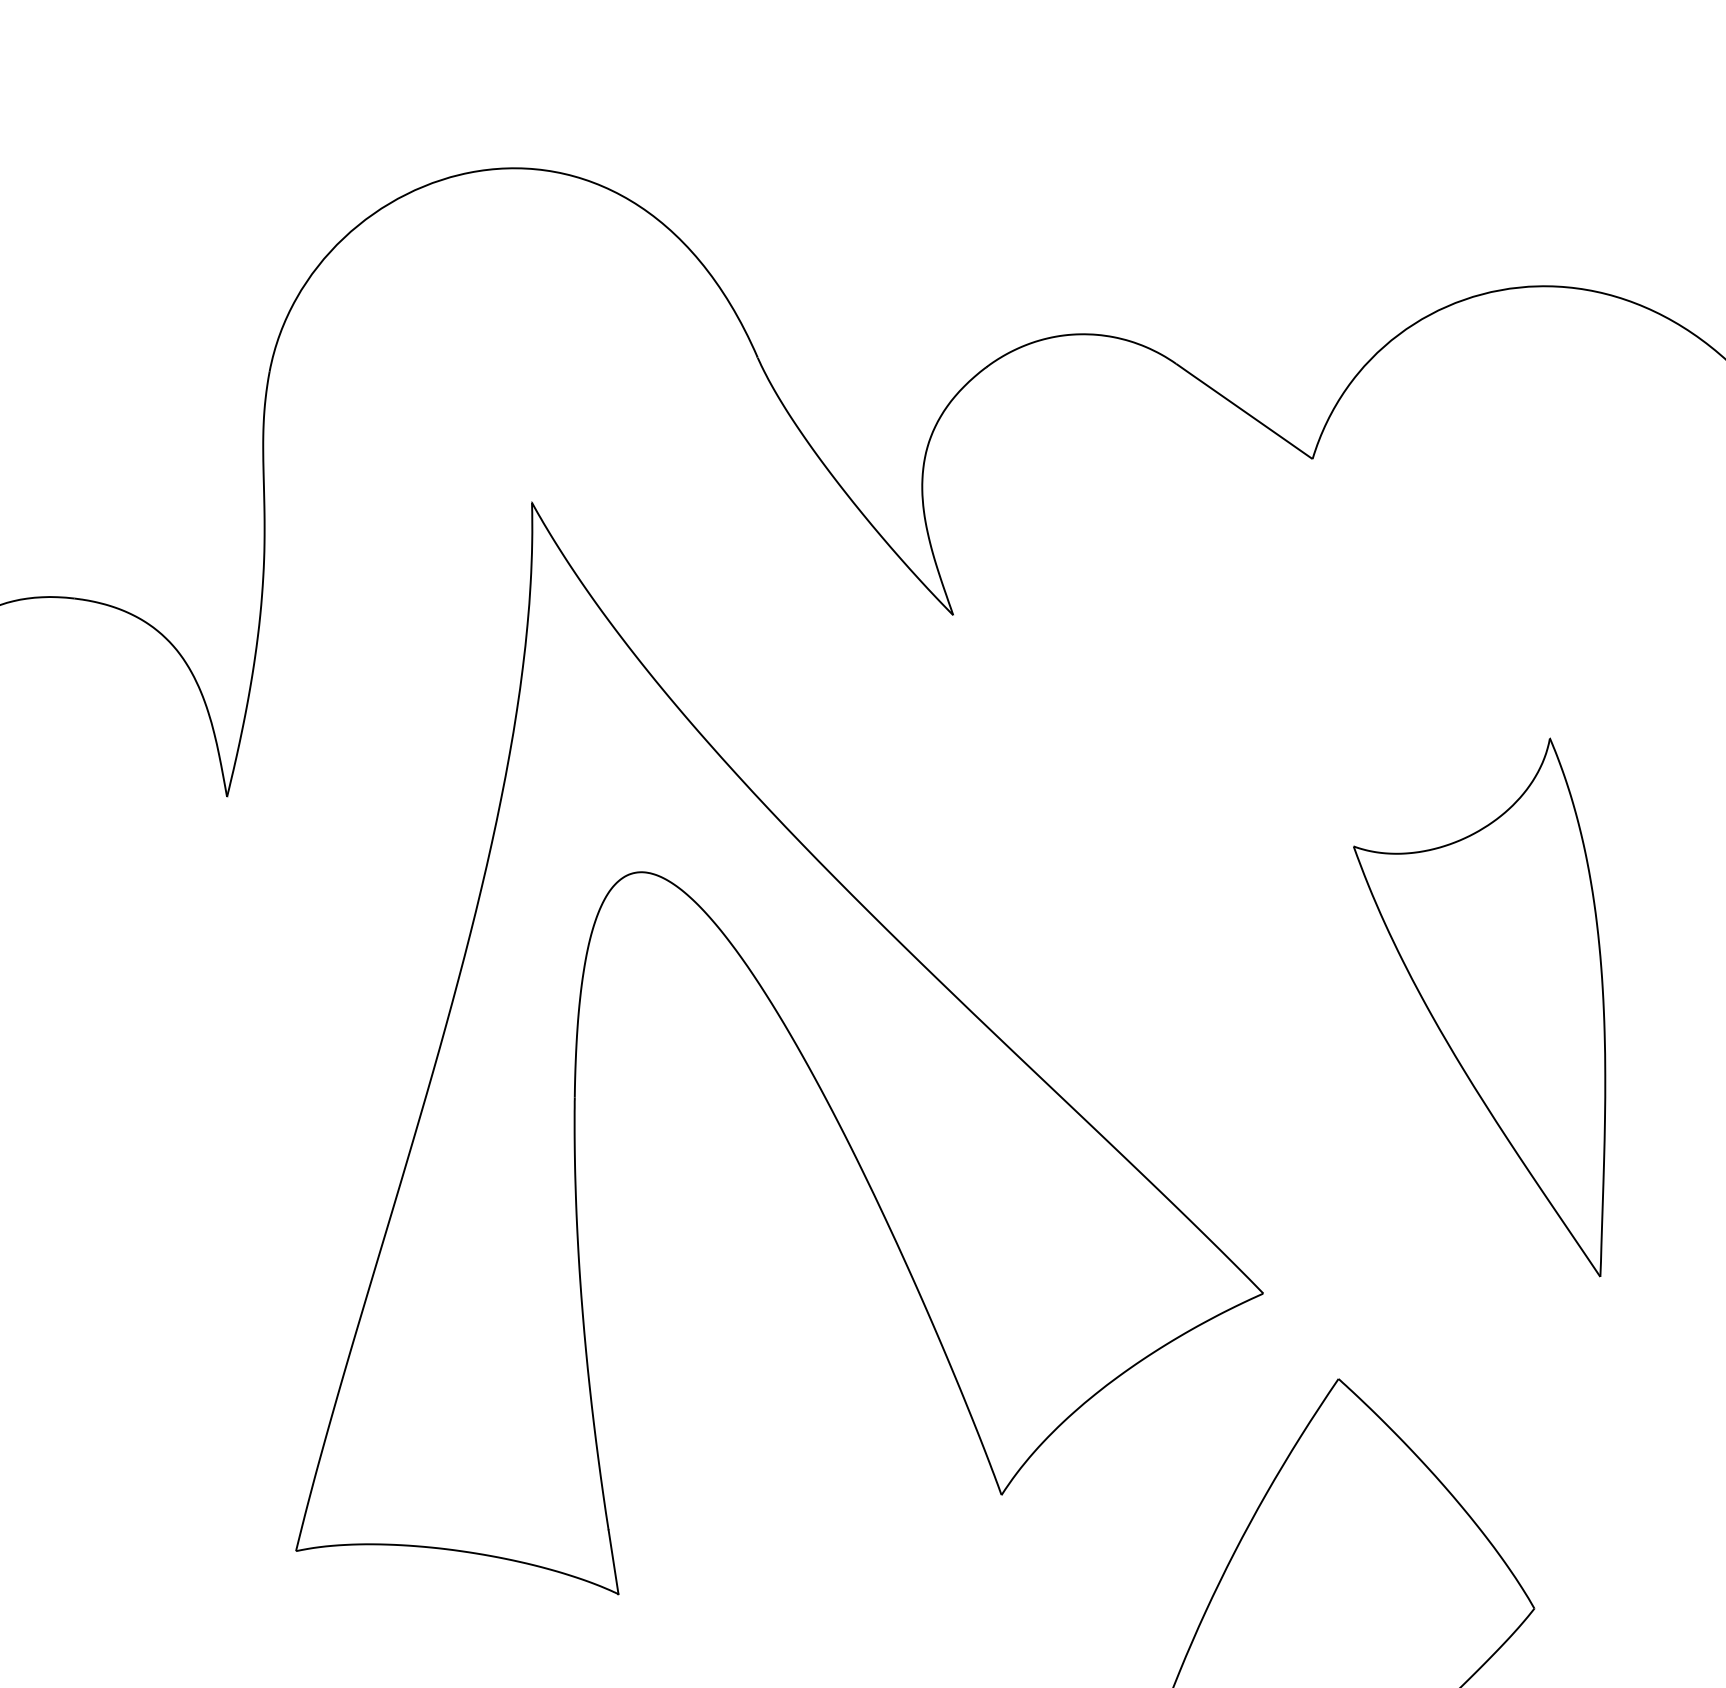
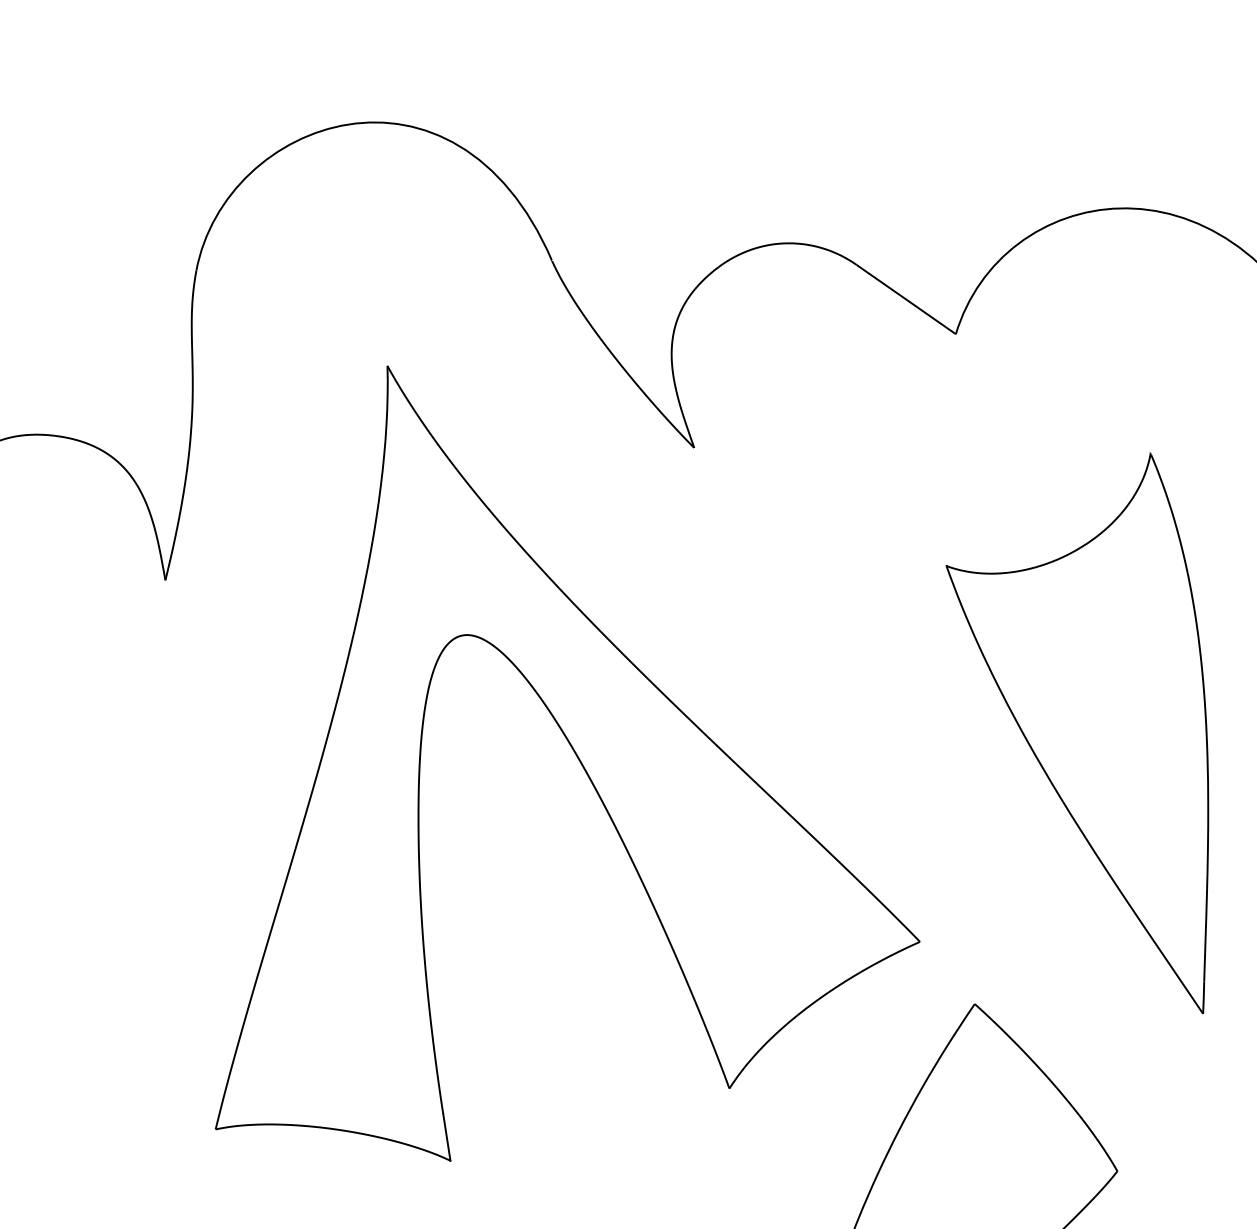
part: (1479, 1007) -> (1077, 733), size x1.43

